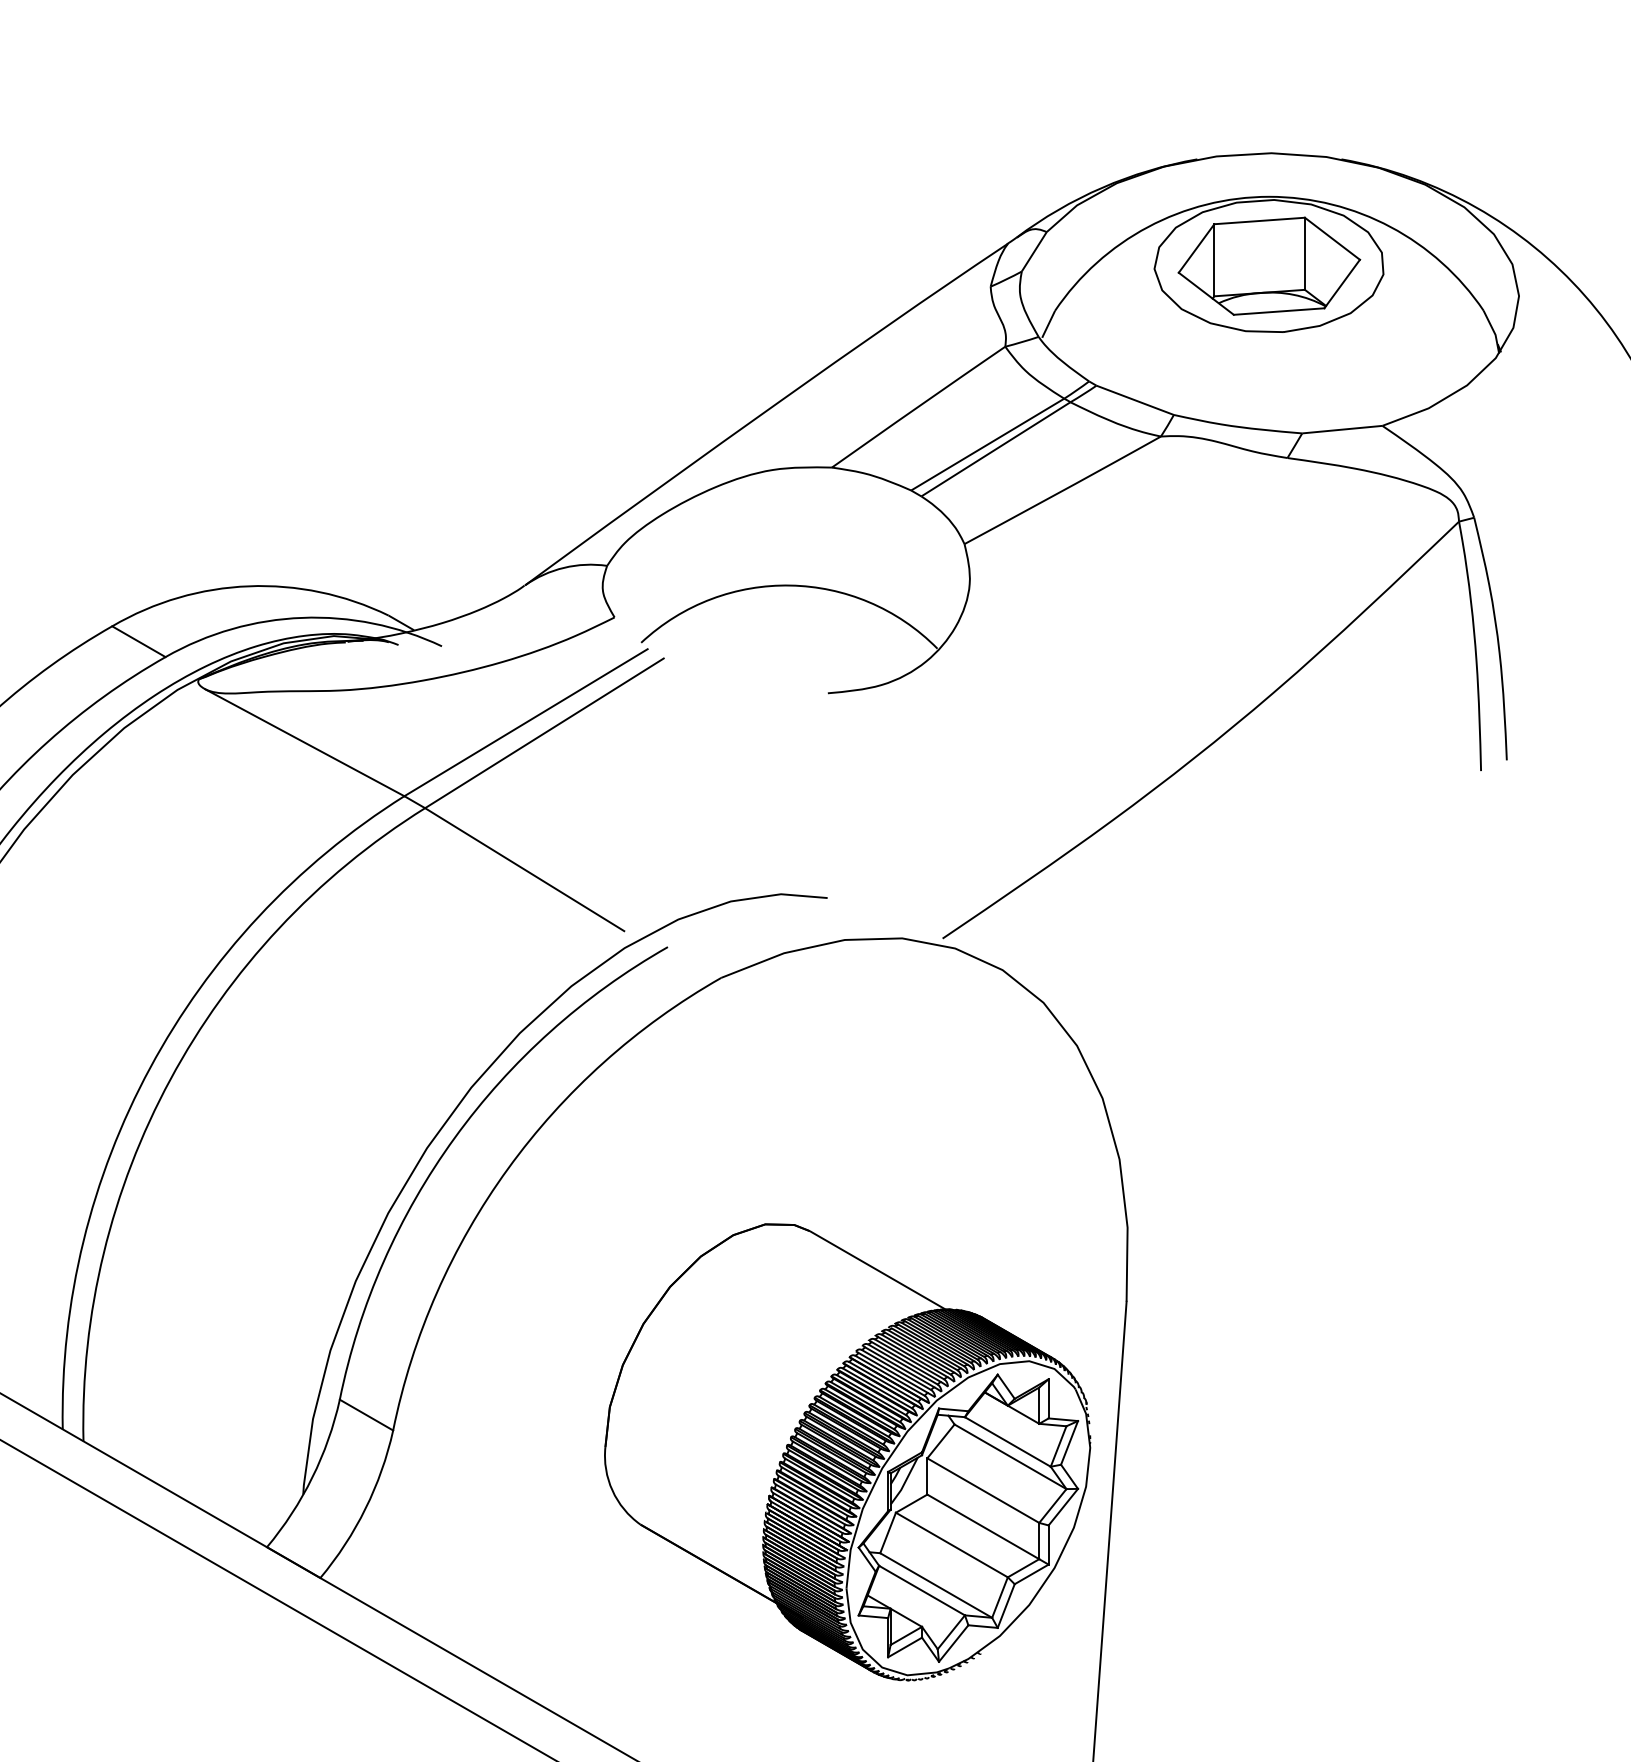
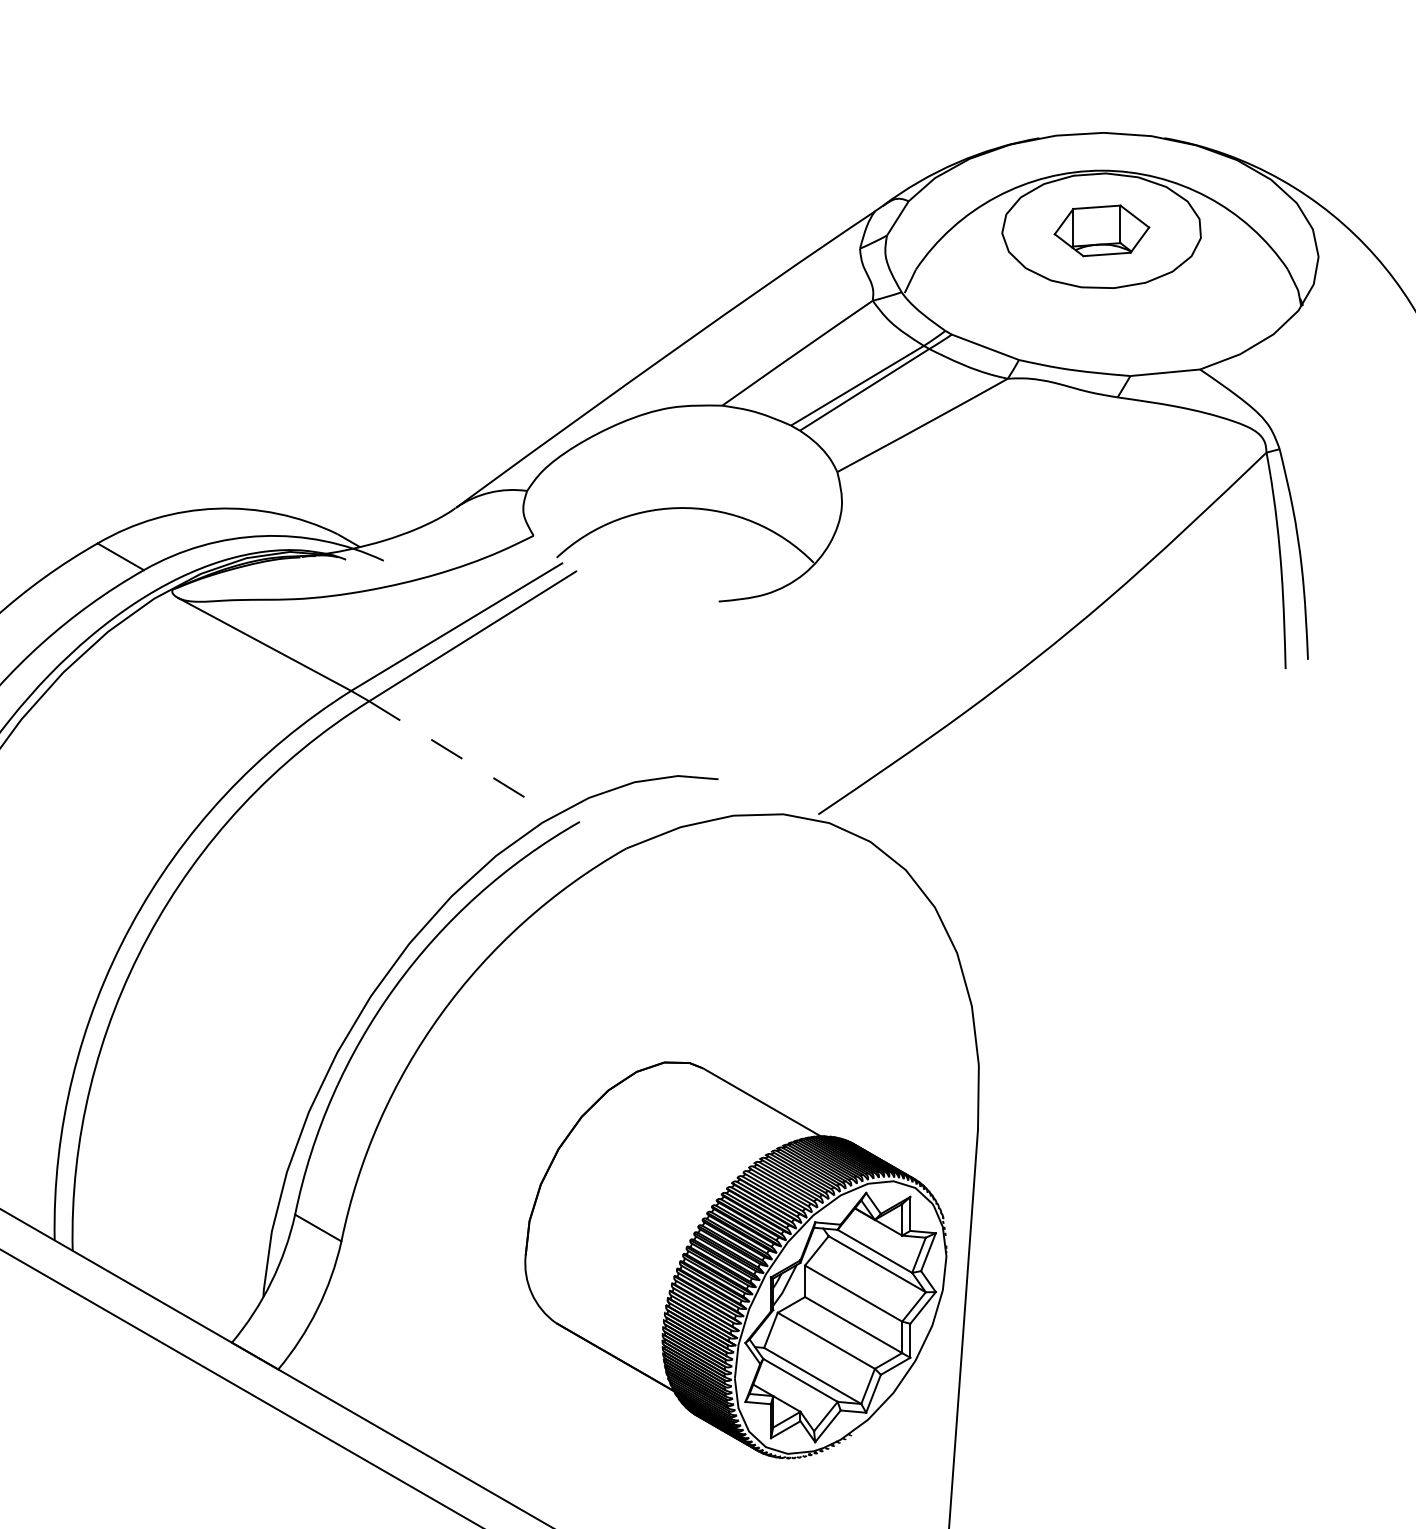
part: (1269, 265) -> (1102, 230), size x0.6
line: (525, 869) -> (456, 754), solid -> dashed

